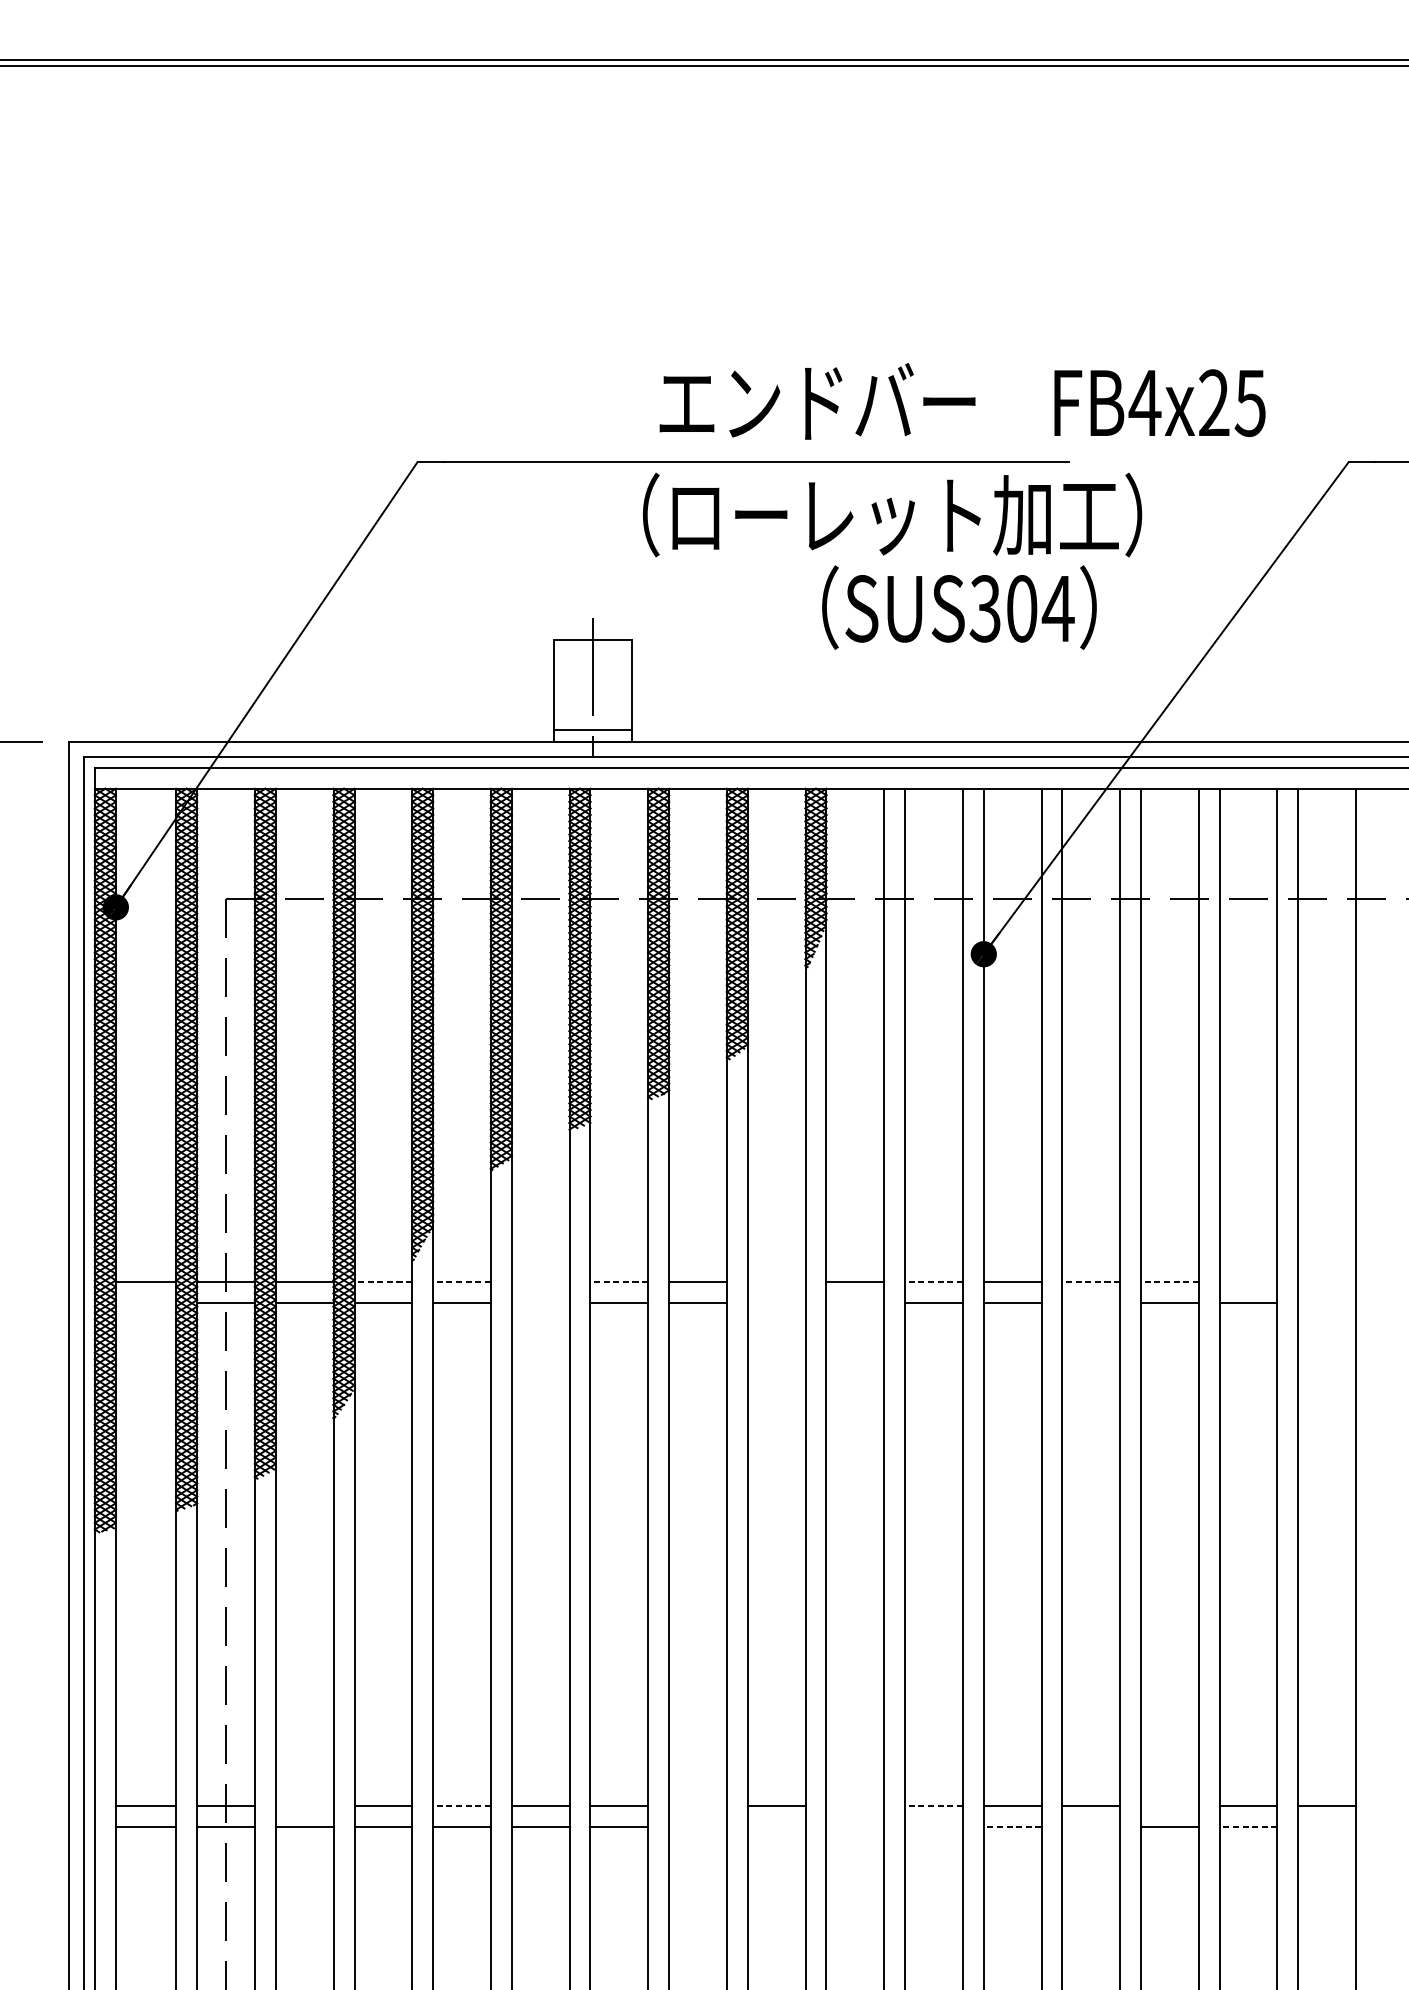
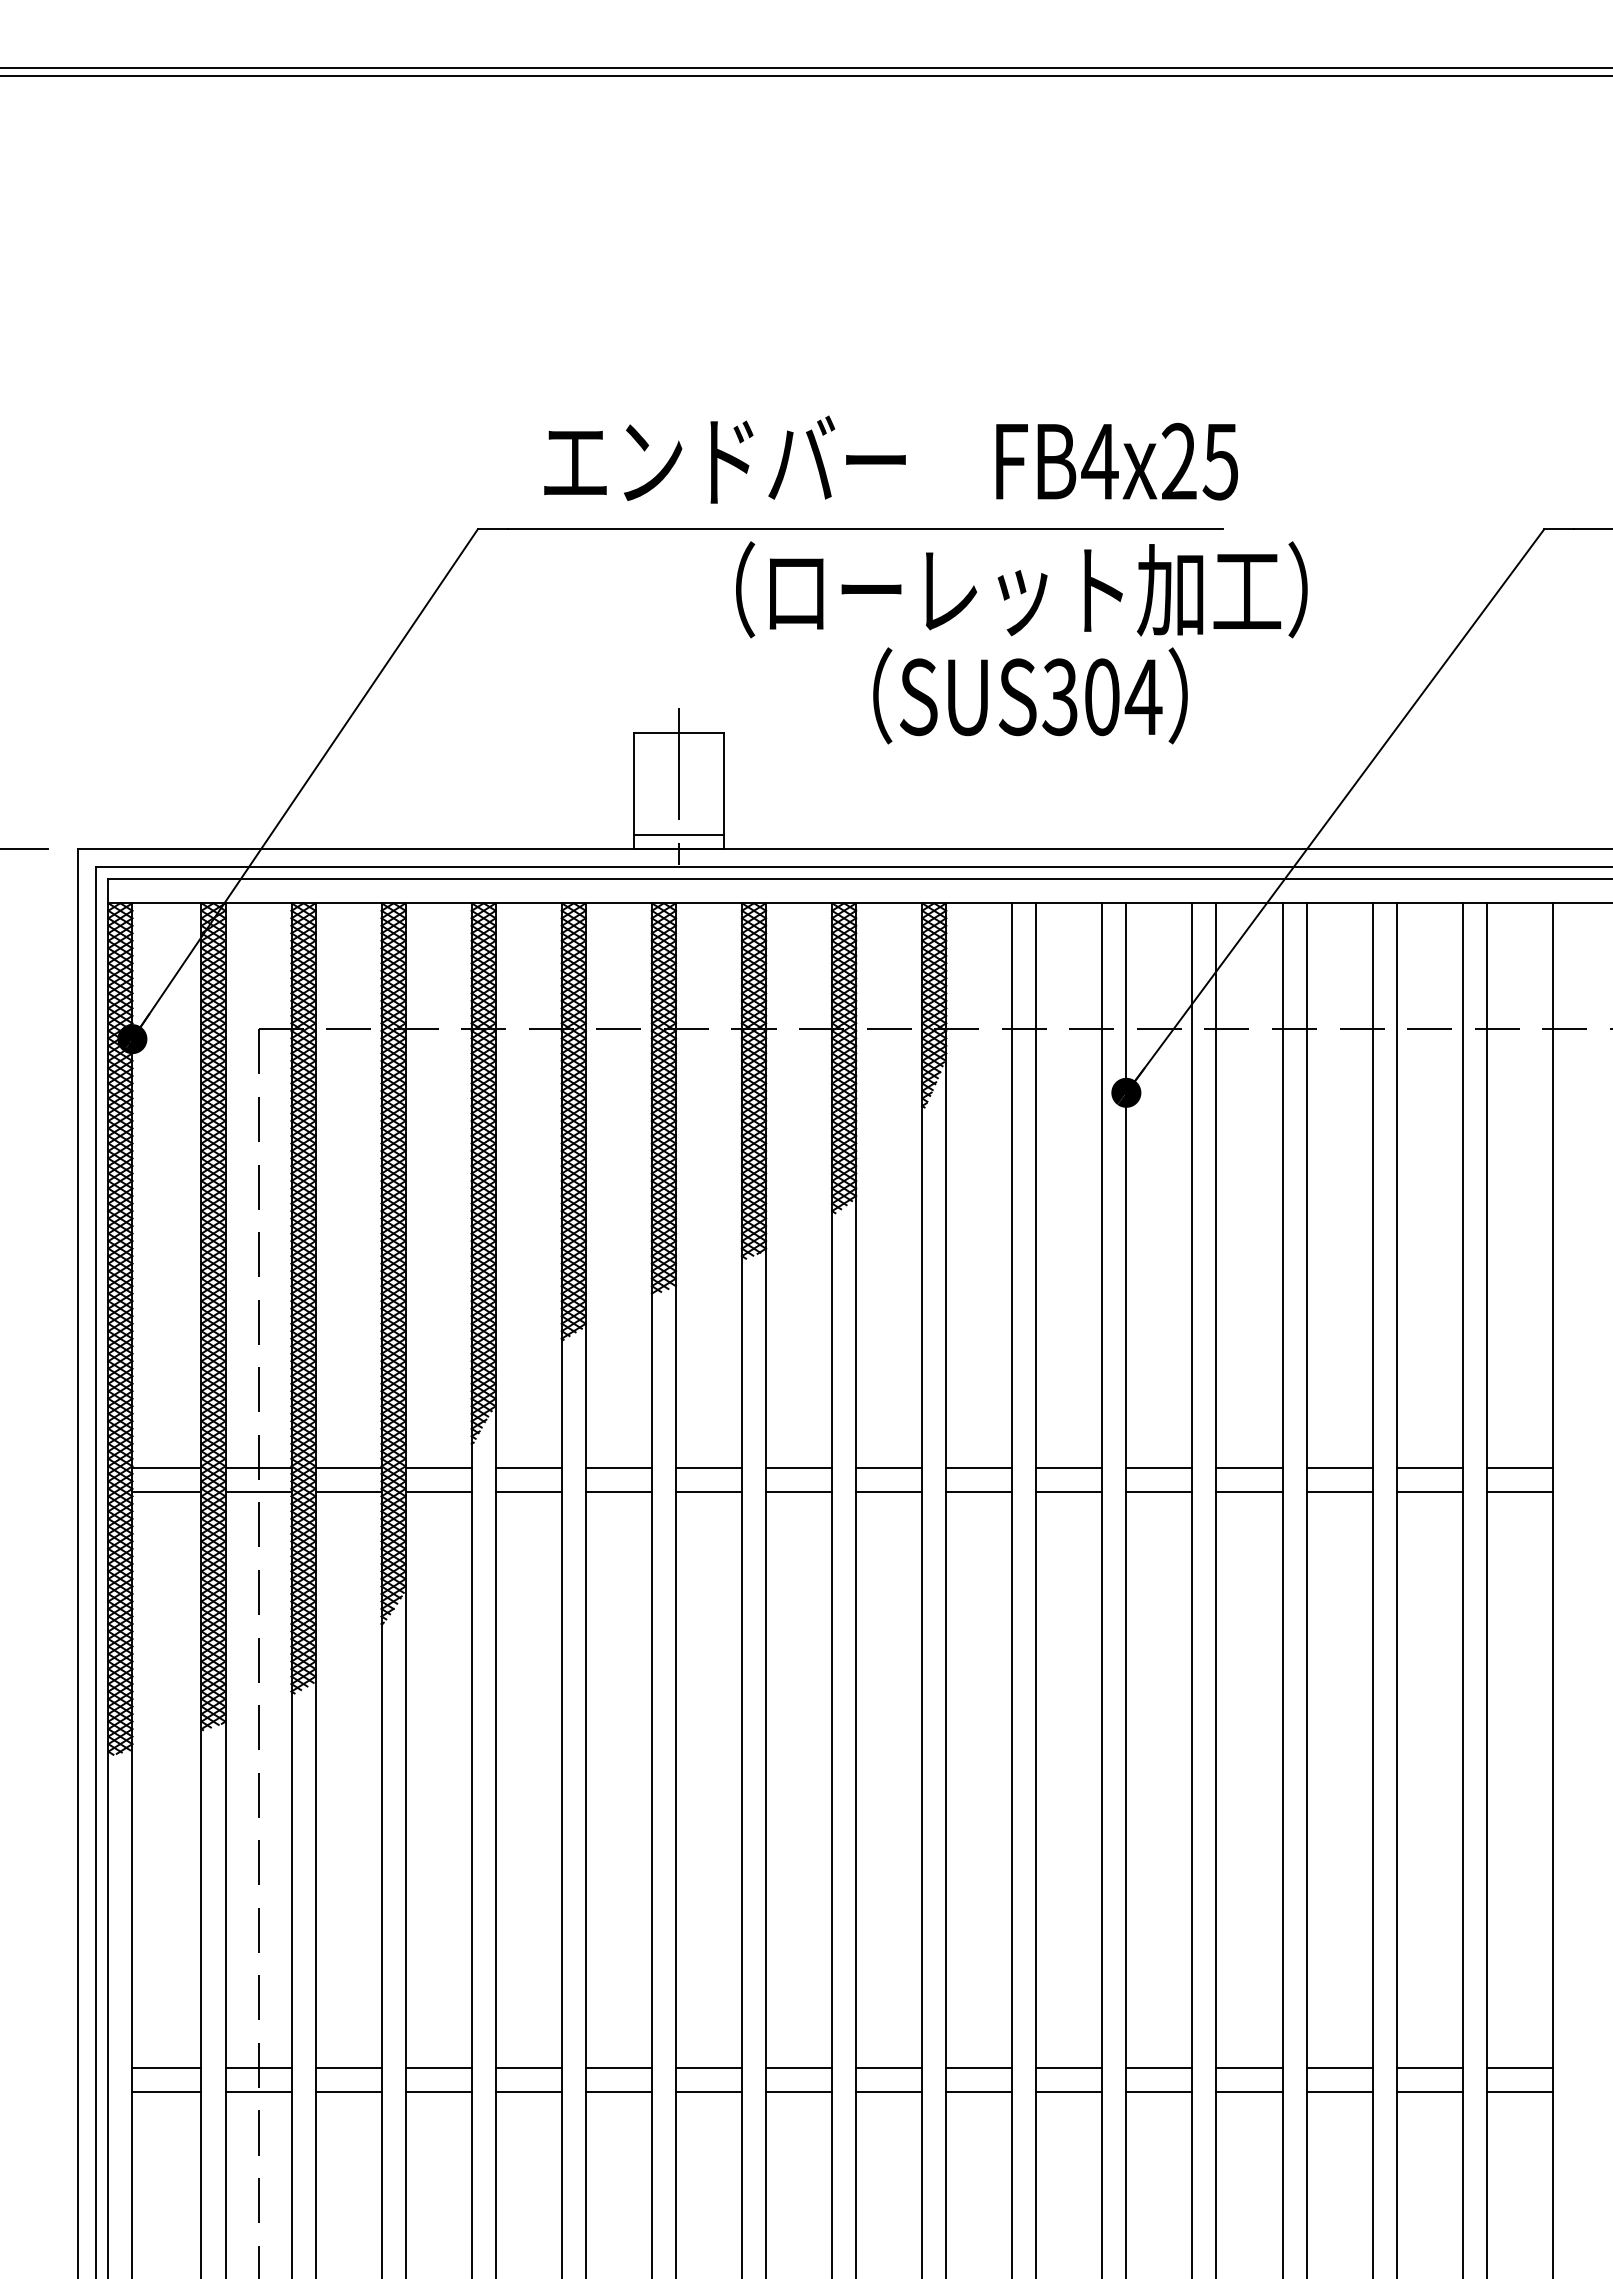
text: (962, 401) -> (890, 459), moved
text: (959, 607) -> (1030, 695), moved
line: (383, 1281) -> (438, 1467), dashed -> solid
line: (461, 1281) -> (528, 1467), dashed -> solid
line: (540, 1281) -> (618, 1467), added
line: (618, 1281) -> (708, 1467), dashed -> solid
line: (776, 1281) -> (889, 1467), added
line: (933, 1281) -> (1068, 1467), dashed -> solid
line: (1090, 1281) -> (1248, 1467), dashed -> solid
line: (1169, 1281) -> (1339, 1467), dashed -> solid
line: (1248, 1281) -> (1429, 1467), added
line: (1327, 1281) -> (1519, 1467), added
line: (145, 1302) -> (166, 1491), added
line: (540, 1302) -> (618, 1491), added
line: (776, 1302) -> (889, 1491), added
line: (855, 1302) -> (979, 1491), added
line: (1091, 1302) -> (1249, 1491), added
line: (1327, 1302) -> (1519, 1491), added
line: (304, 1806) -> (348, 2068), added
line: (461, 1806) -> (528, 2068), dashed -> solid
line: (698, 1806) -> (799, 2068), added
line: (855, 1806) -> (979, 2068), added
line: (933, 1806) -> (1068, 2068), dashed -> solid
line: (1169, 1806) -> (1339, 2068), added
line: (698, 1827) -> (799, 2092), added
line: (776, 1827) -> (889, 2092), added
line: (855, 1827) -> (979, 2092), added
line: (934, 1827) -> (1069, 2092), added
line: (1011, 1827) -> (1158, 2092), dashed -> solid
line: (1091, 1827) -> (1249, 2092), added
line: (1248, 1827) -> (1429, 2092), dashed -> solid
line: (1327, 1827) -> (1519, 2092), added

